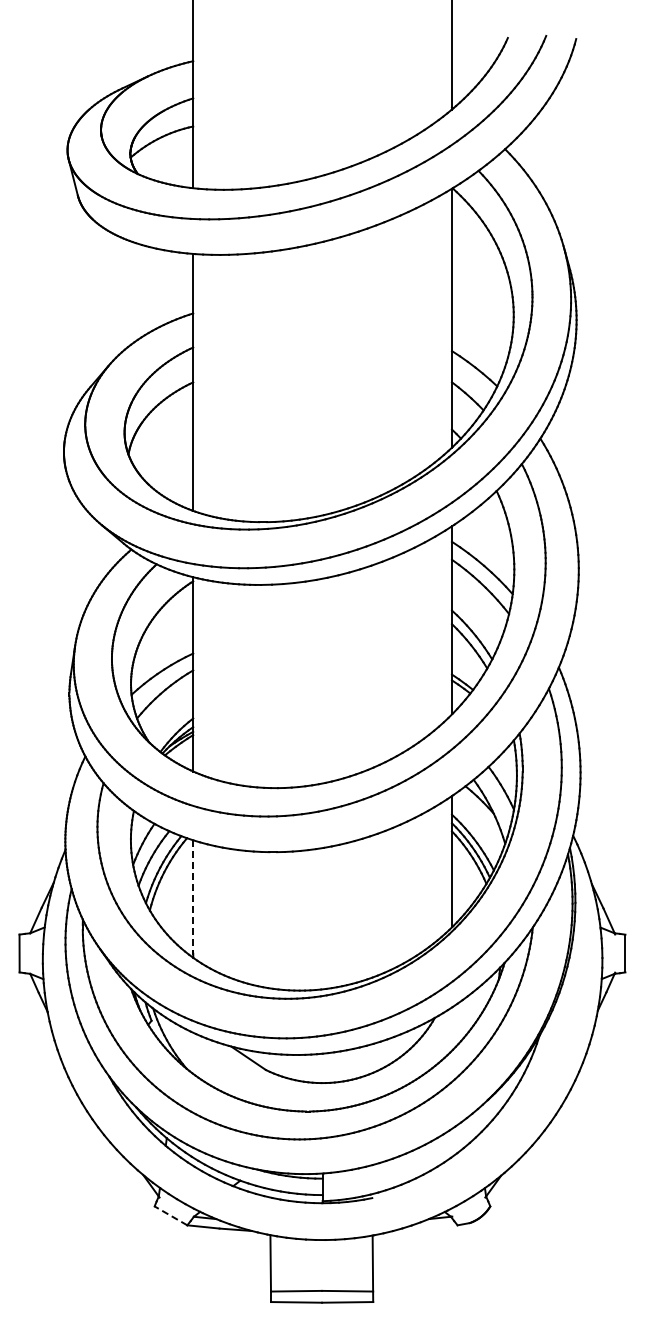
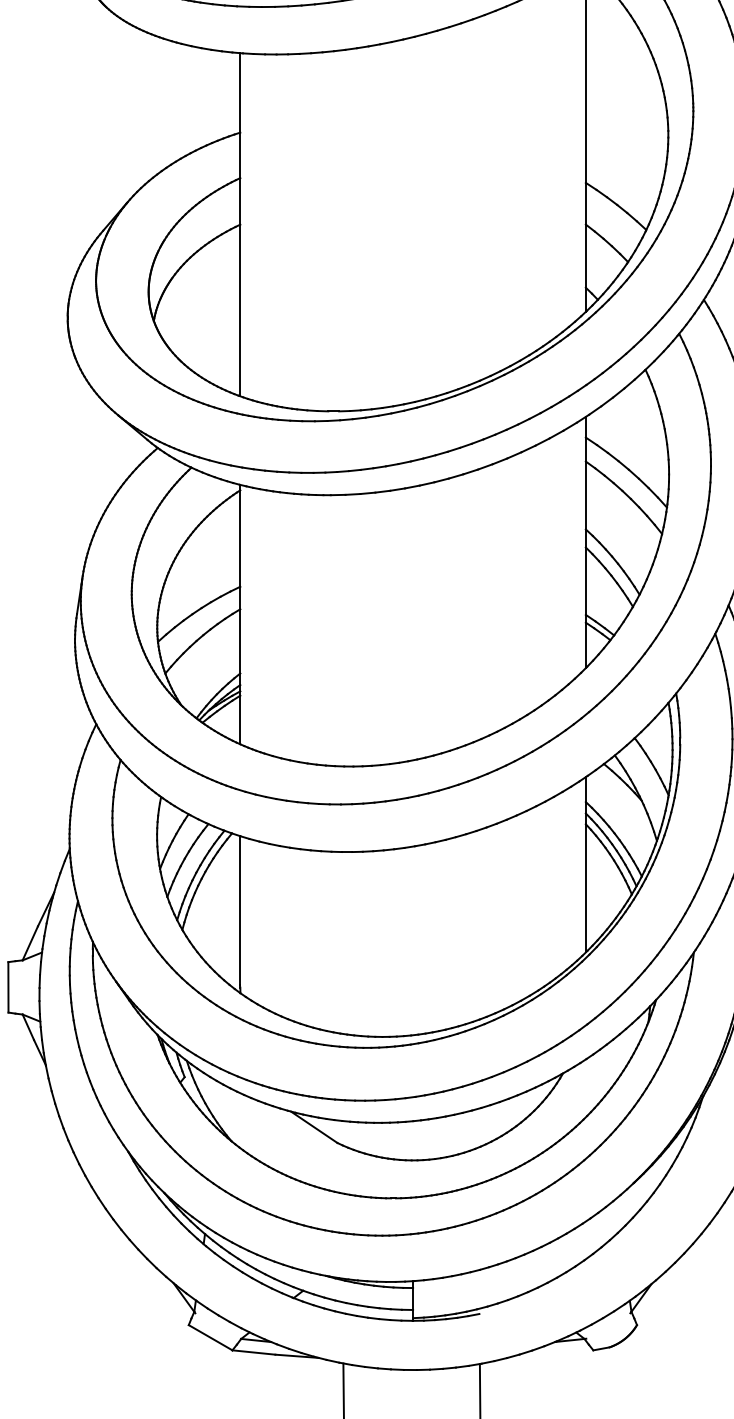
line: (193, 895) -> (240, 909), dashed -> solid
line: (171, 1215) -> (211, 1337), dashed -> solid

